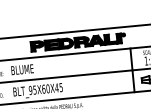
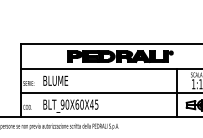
text: (35, 89) -> (67, 104), BLT_95X60X45 -> BLT_90X60X45

